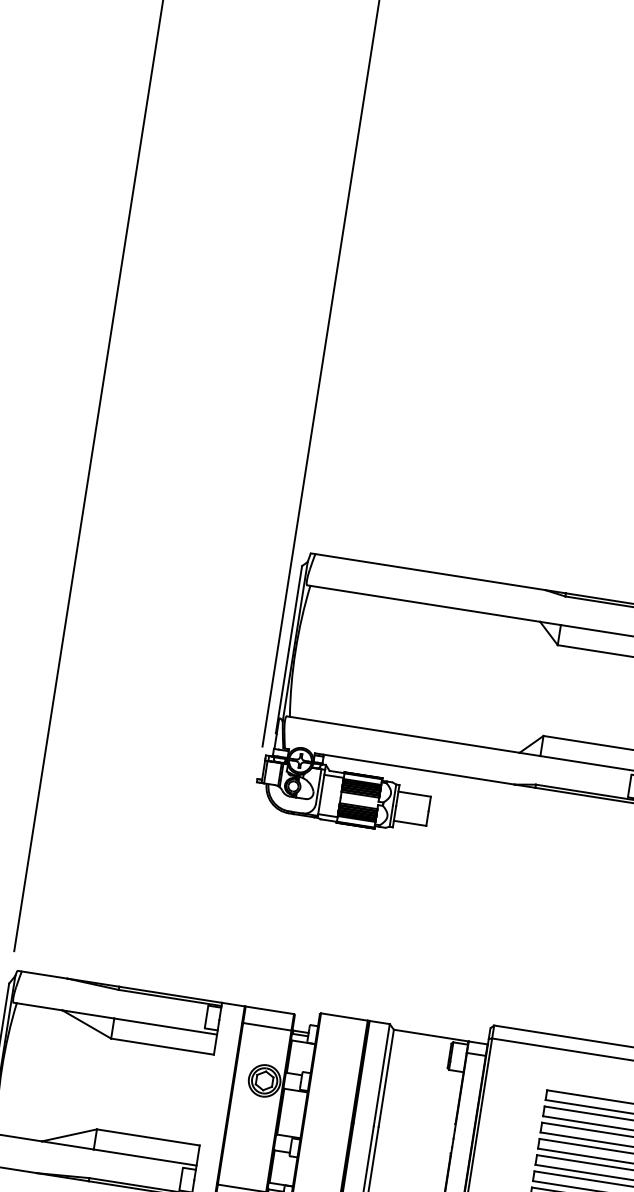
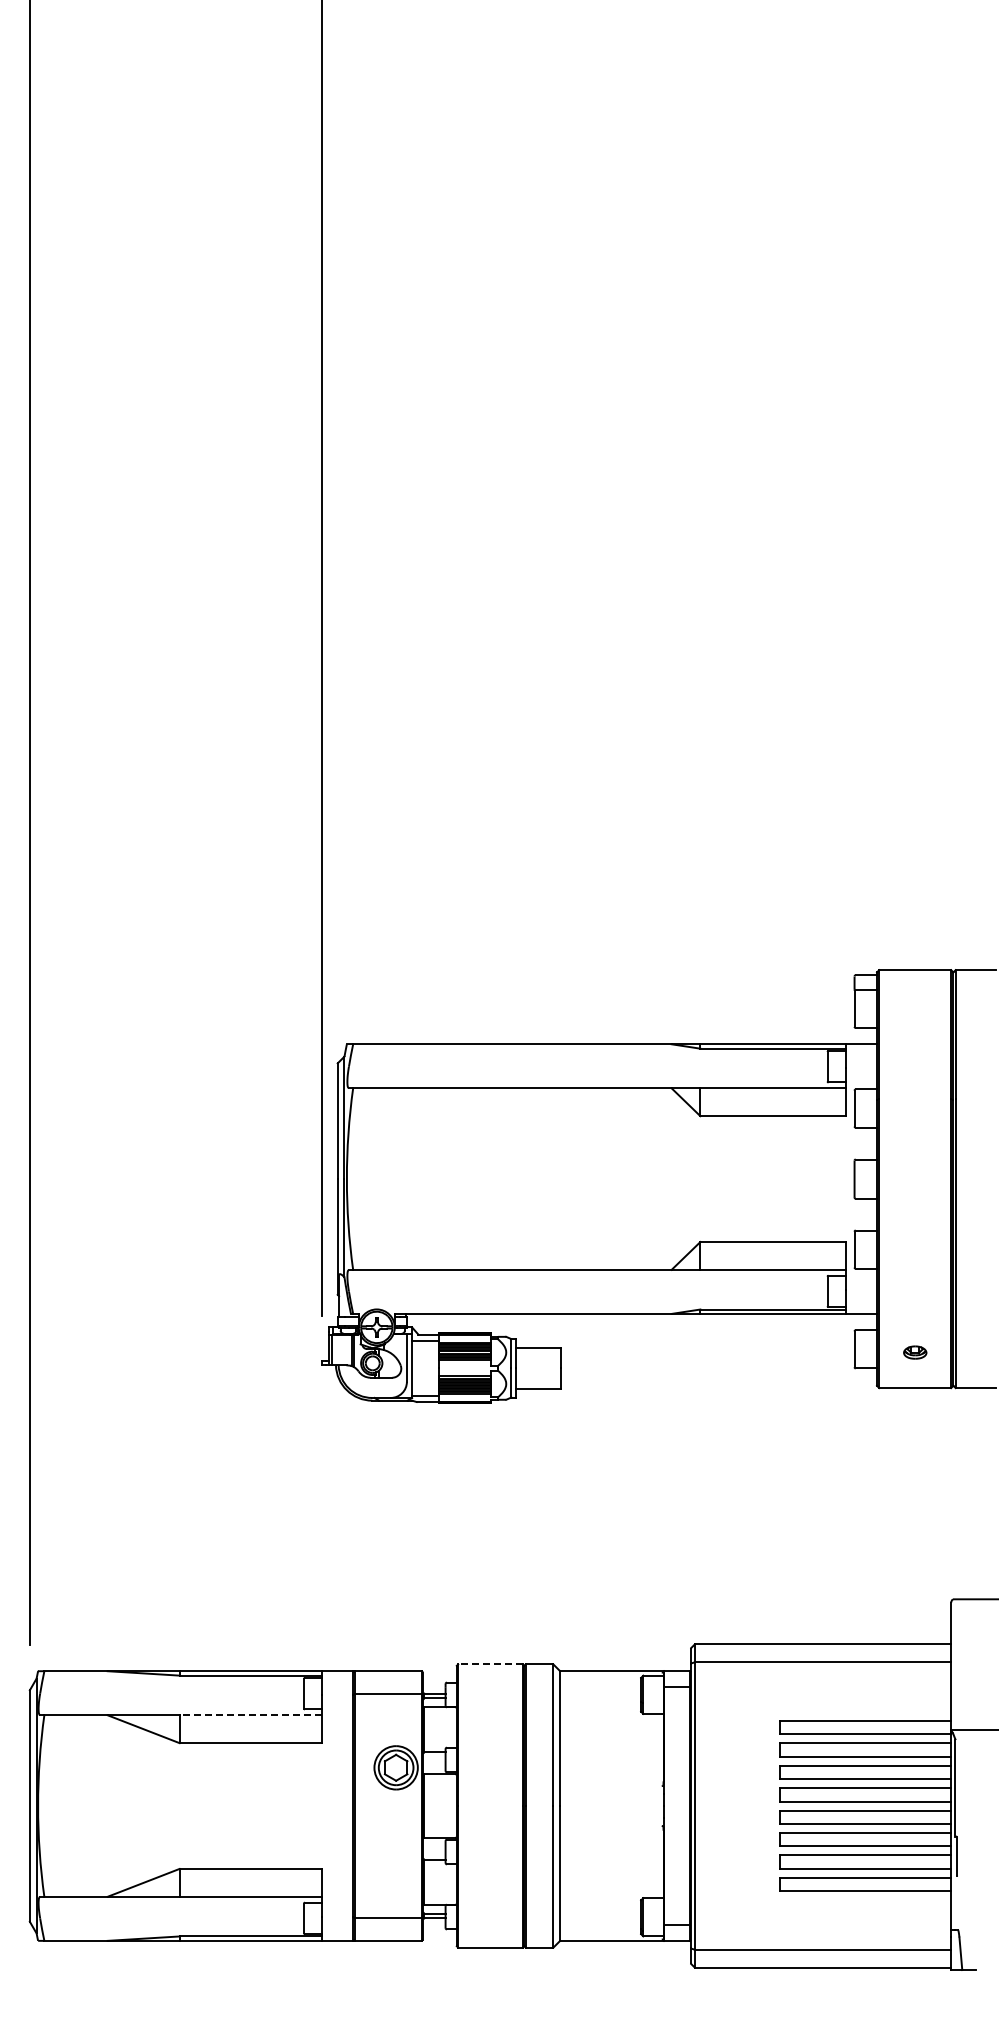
line: (344, 1017) -> (490, 1664), solid -> dashed
line: (165, 1026) -> (250, 1715), solid -> dashed

